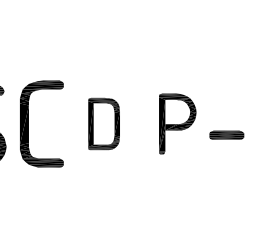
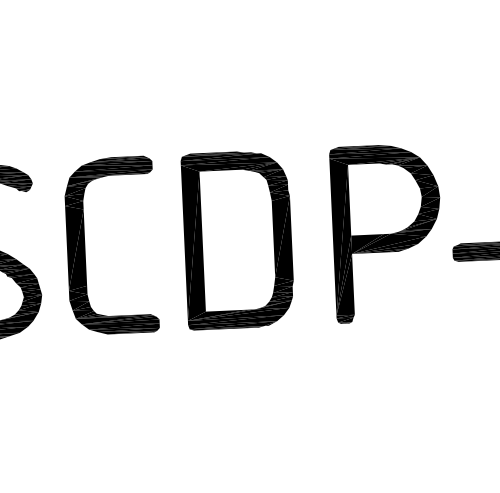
part: (103, 123) -> (236, 239), size x1.67
part: (177, 123) -> (386, 232), size x1.43

